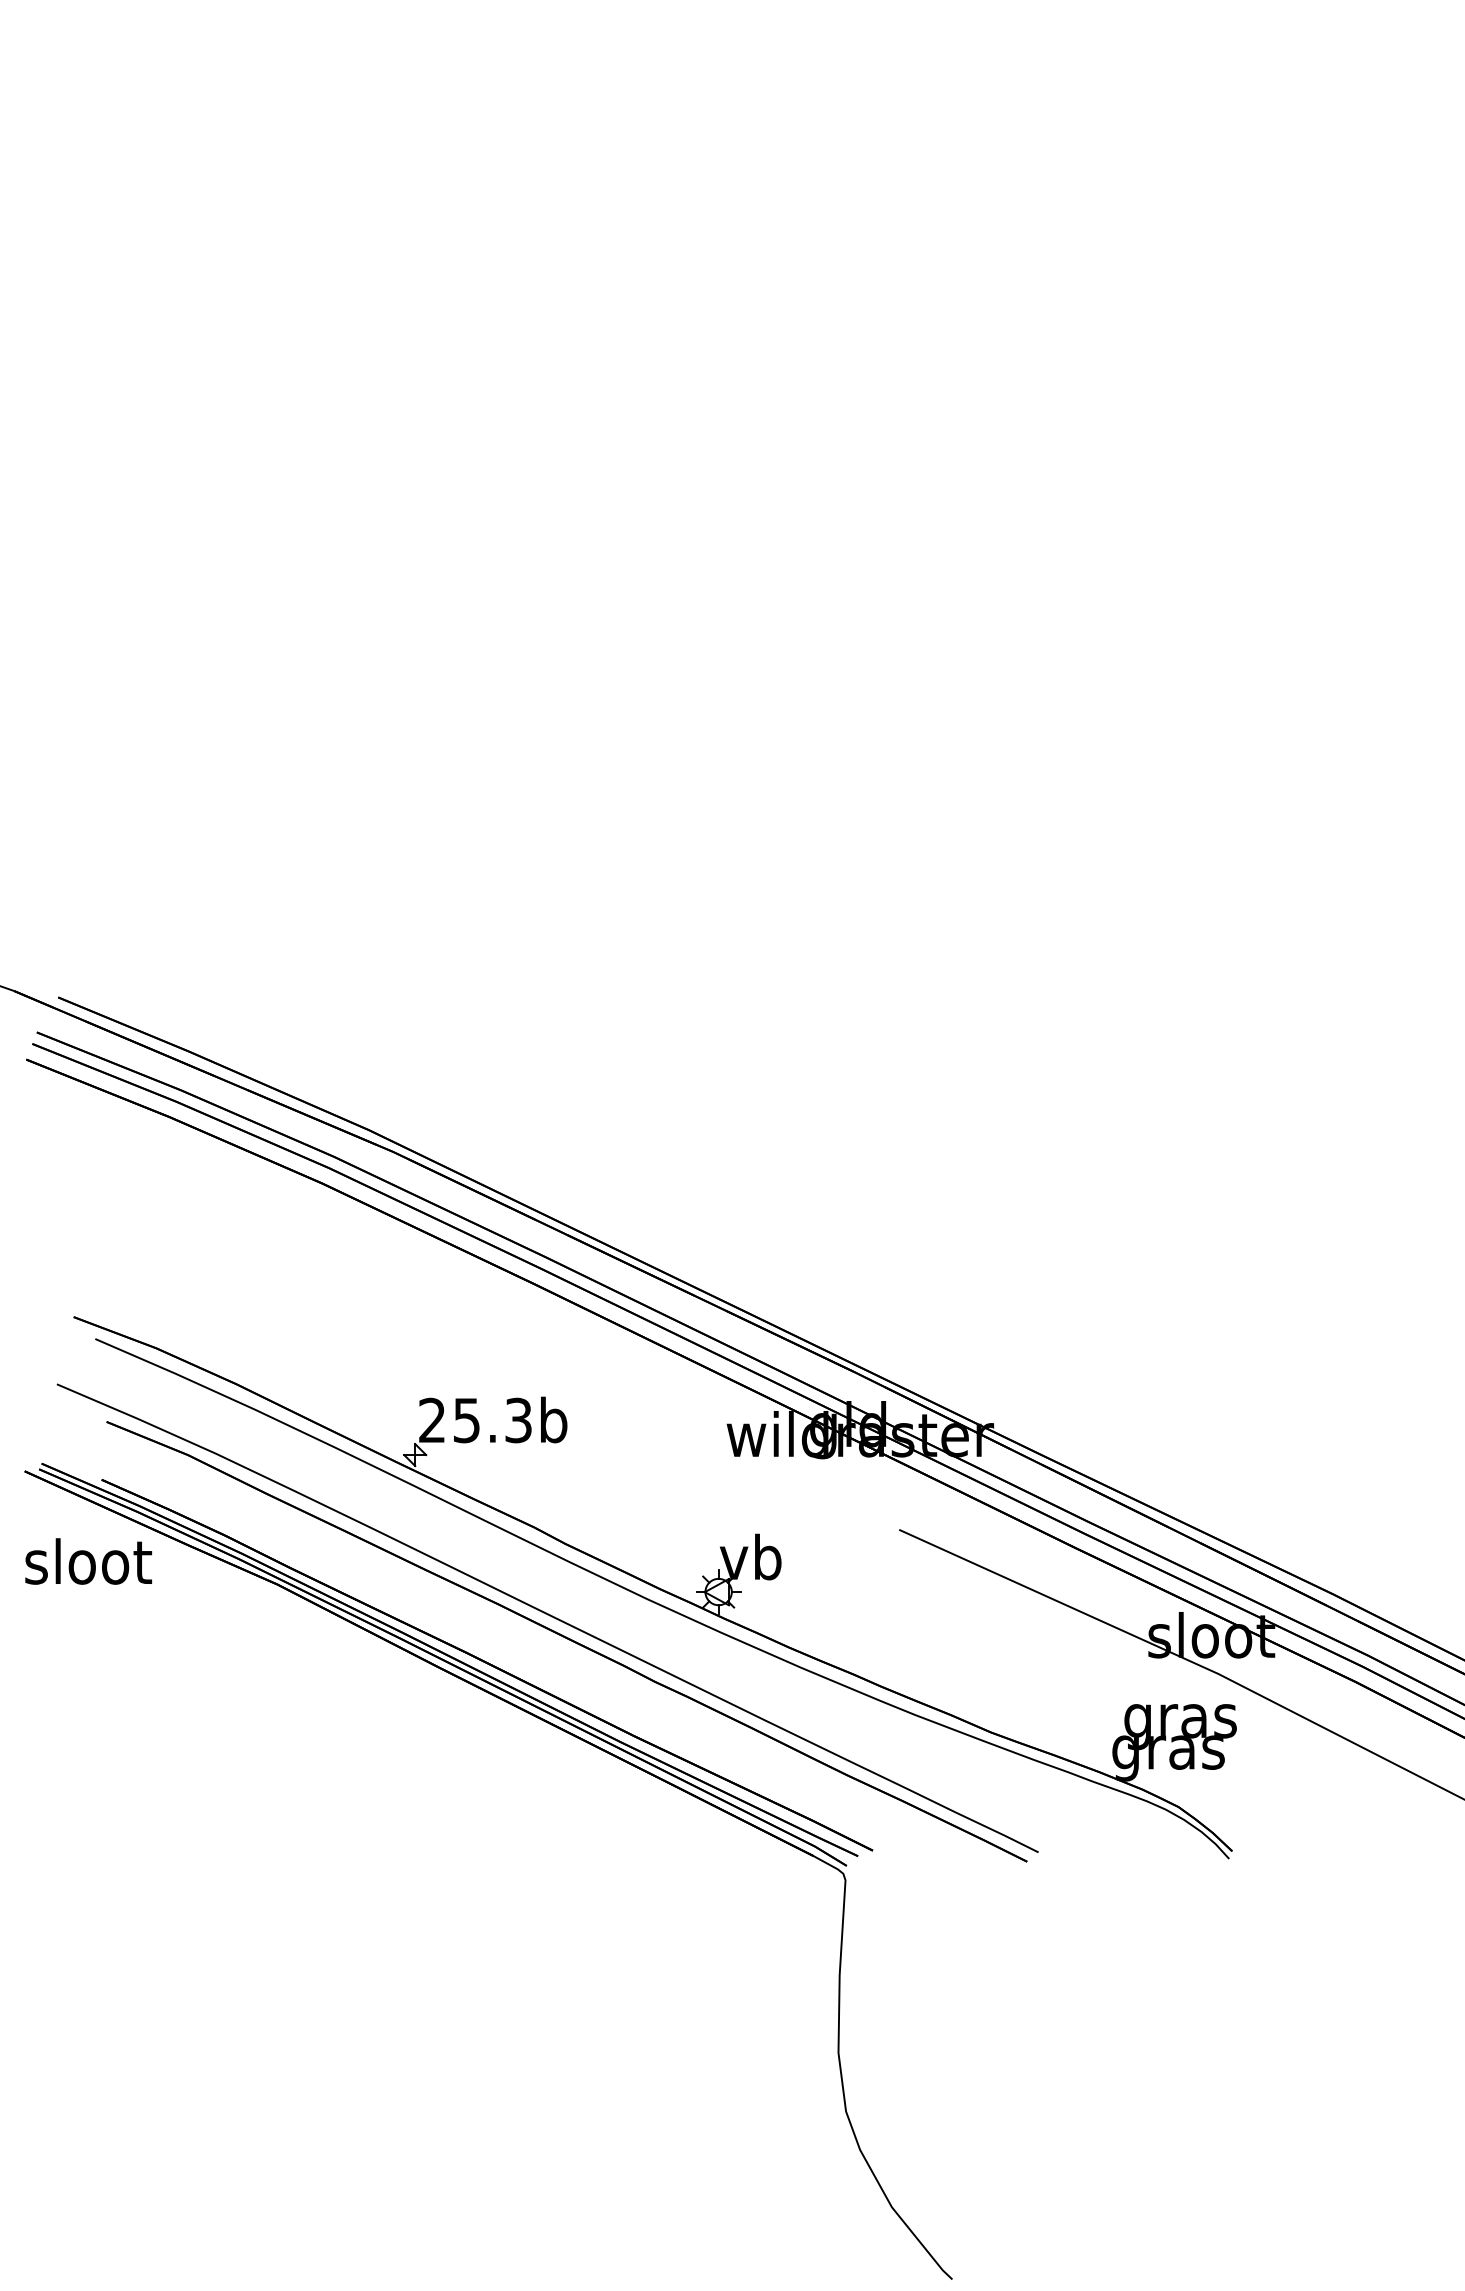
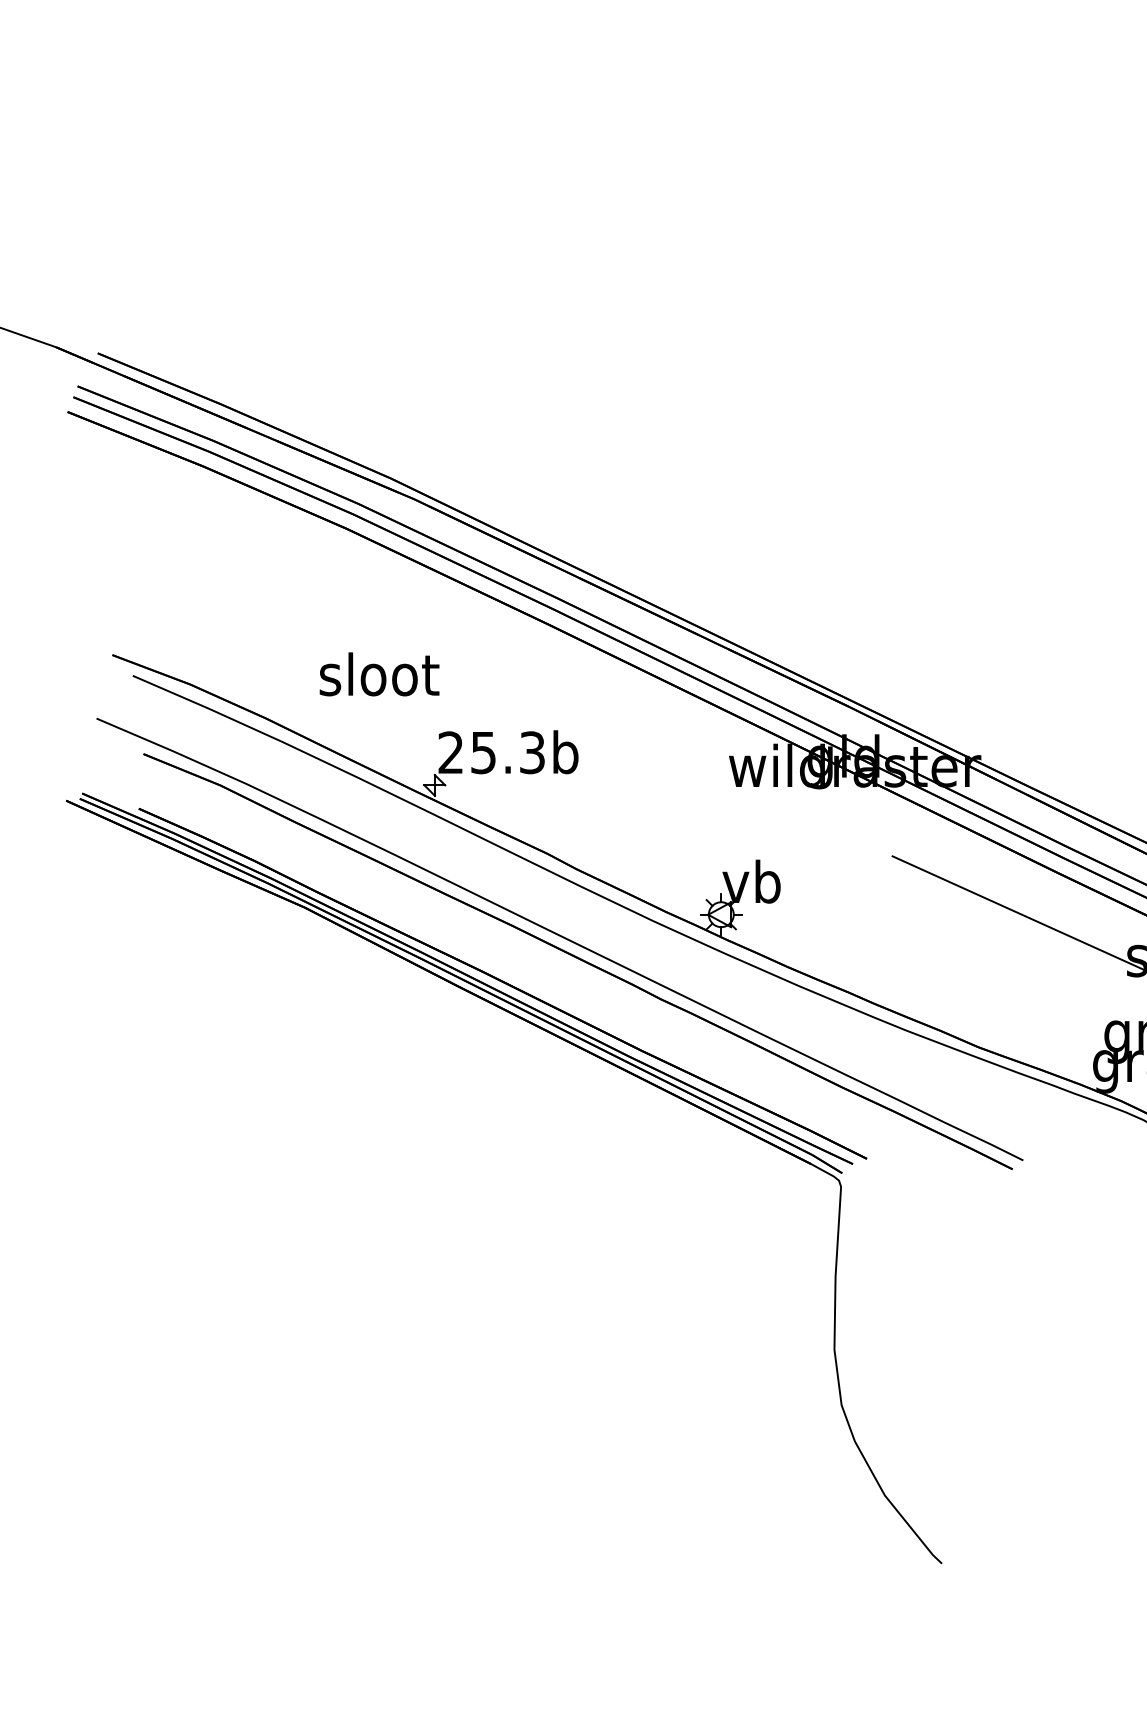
text: (88, 1561) -> (379, 674), moved

